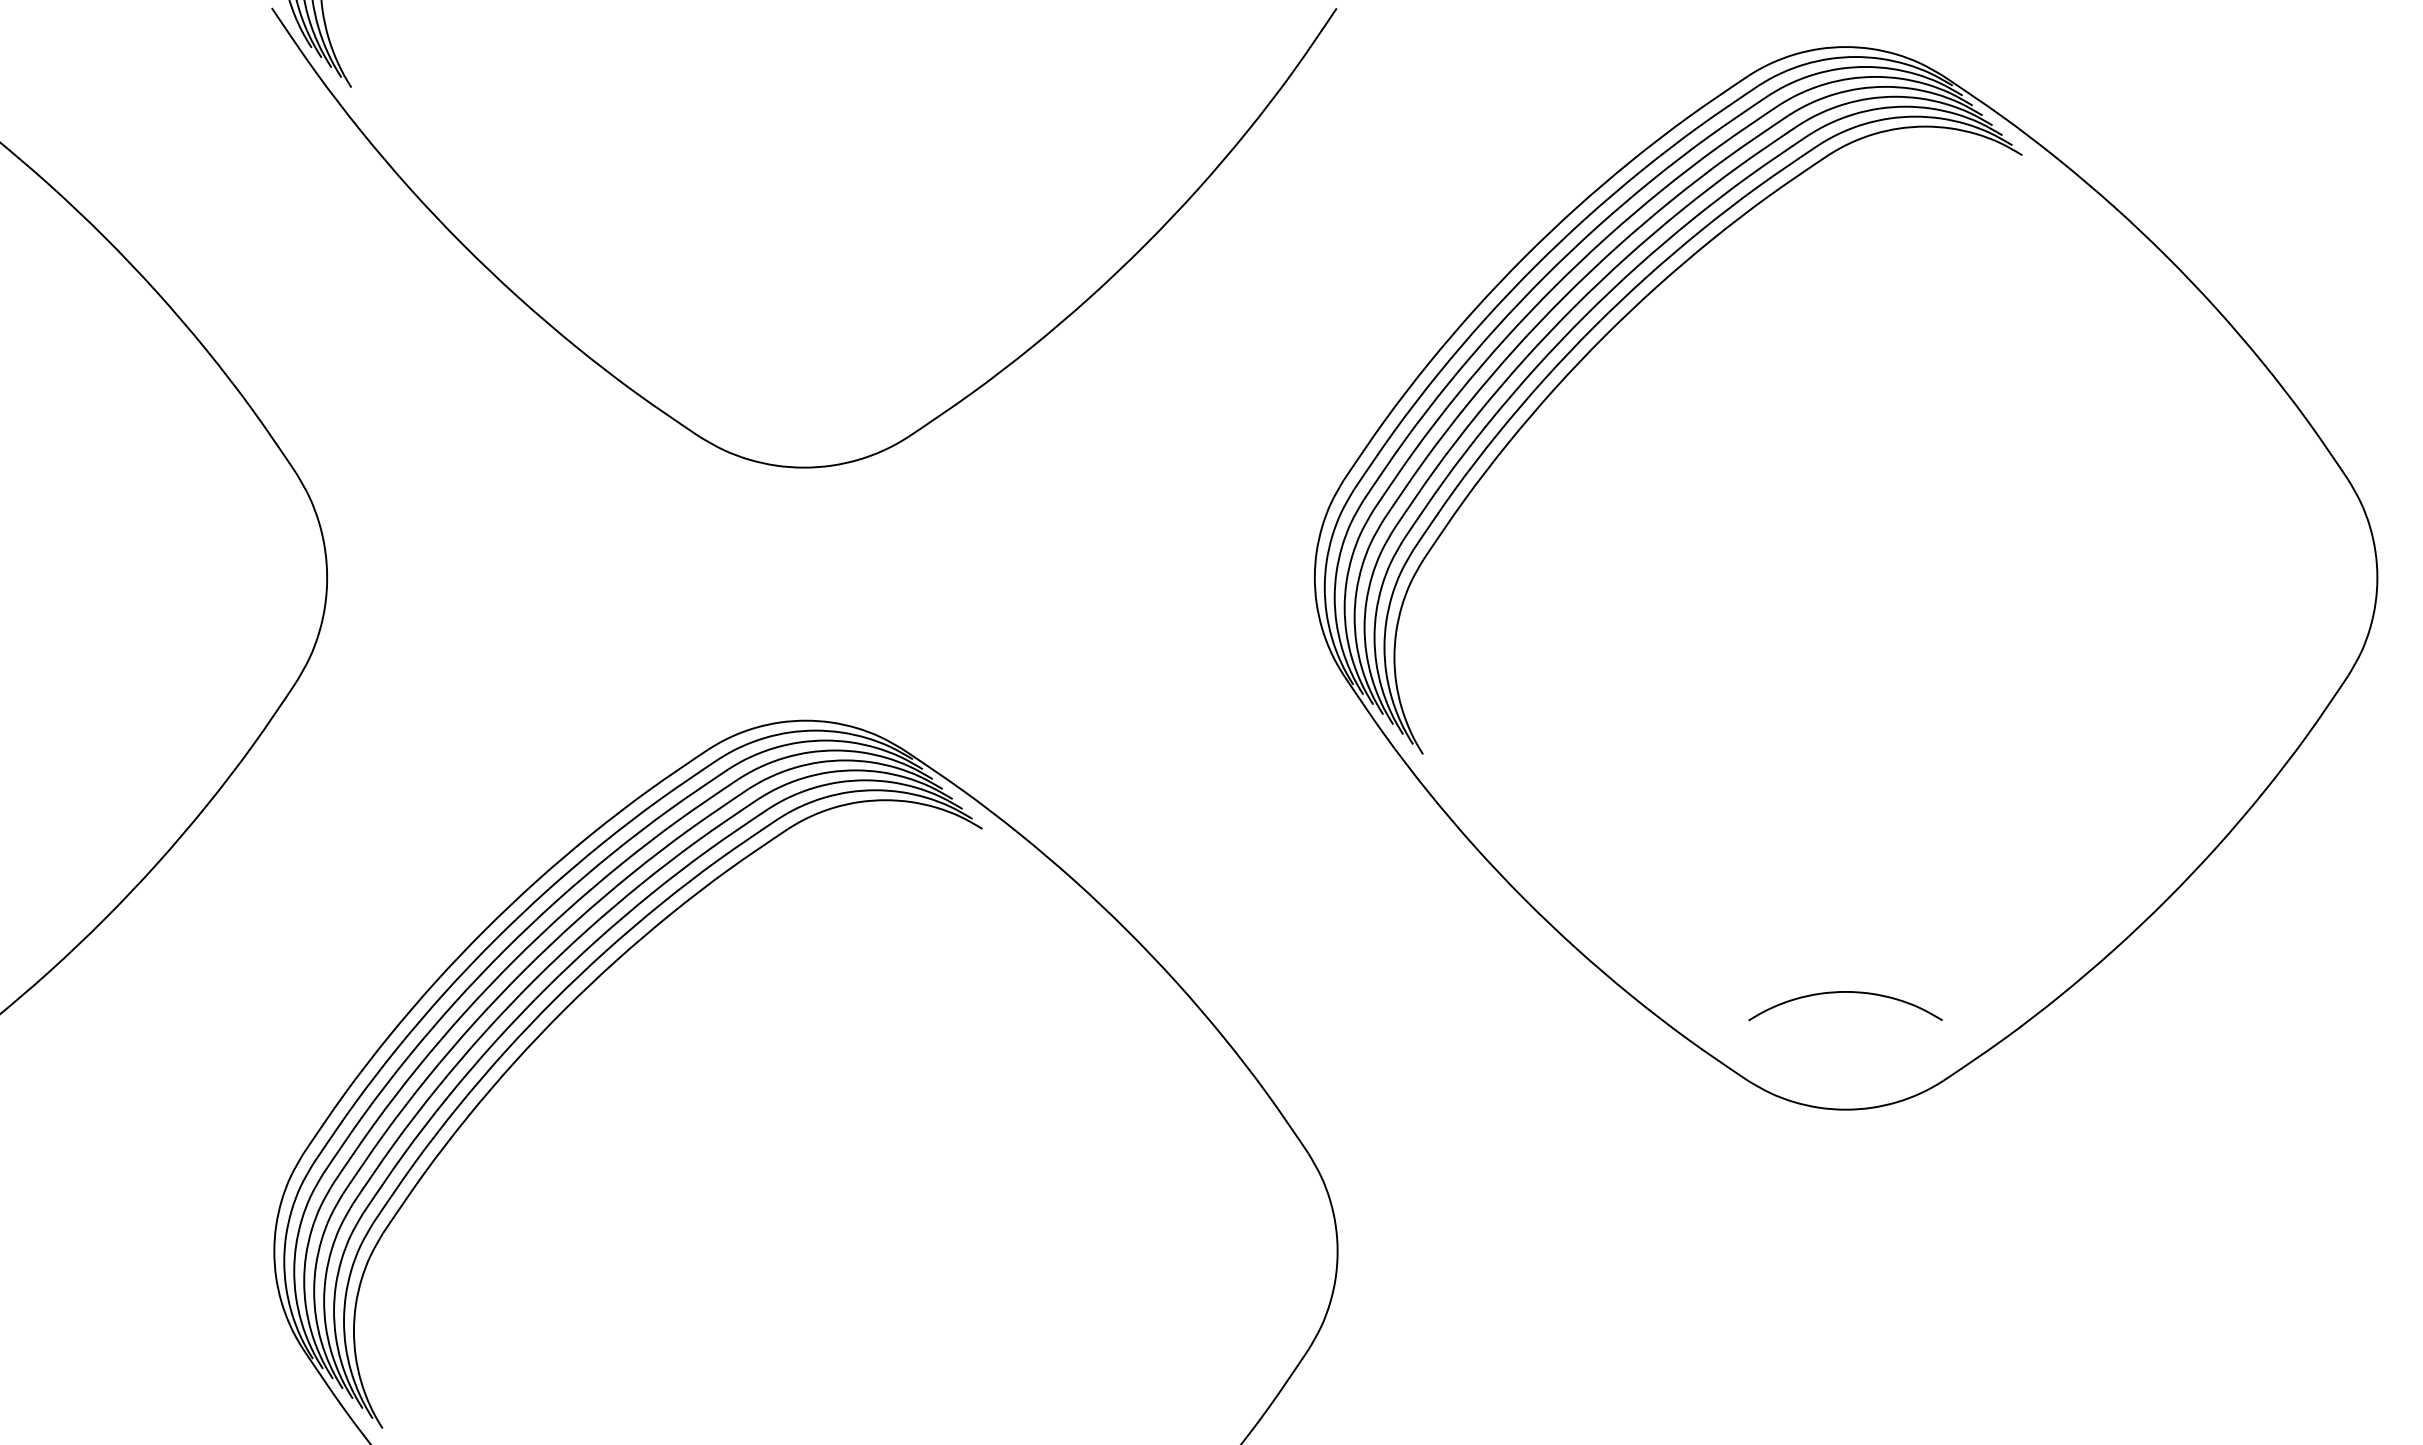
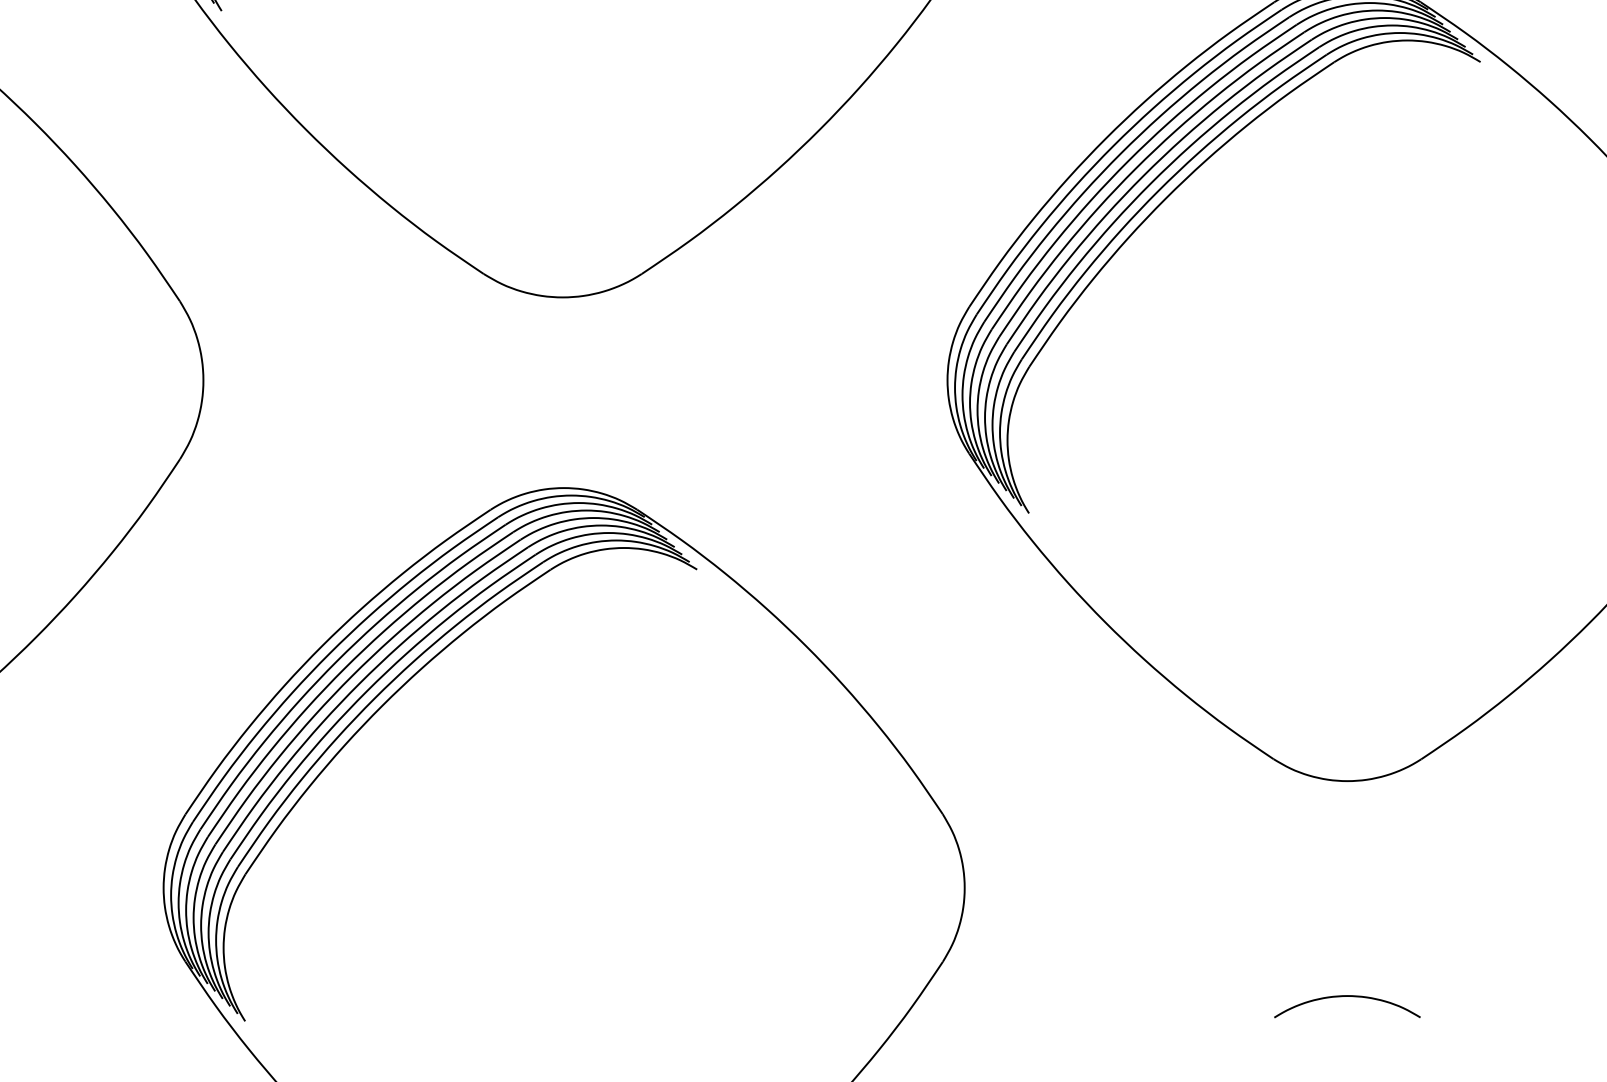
curve: (1845, 992) -> (1347, 996), moved

